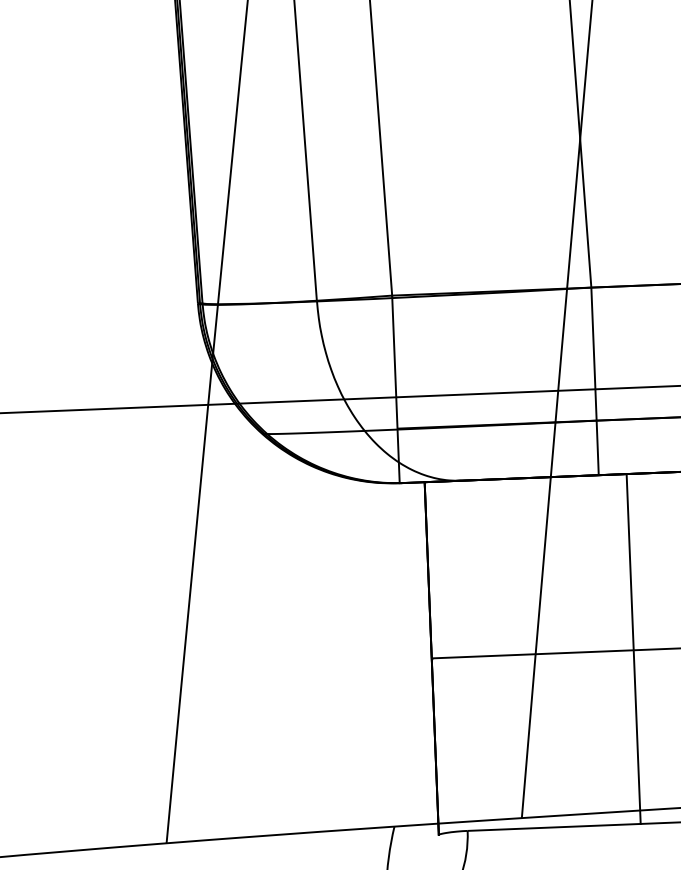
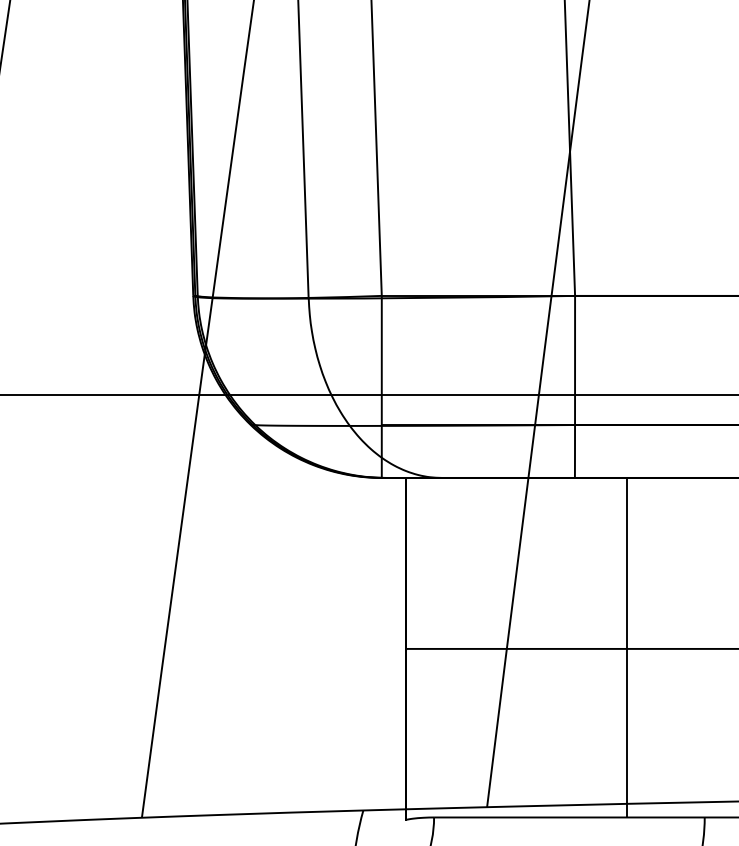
line: (634, 648) -> (627, 647), moved

